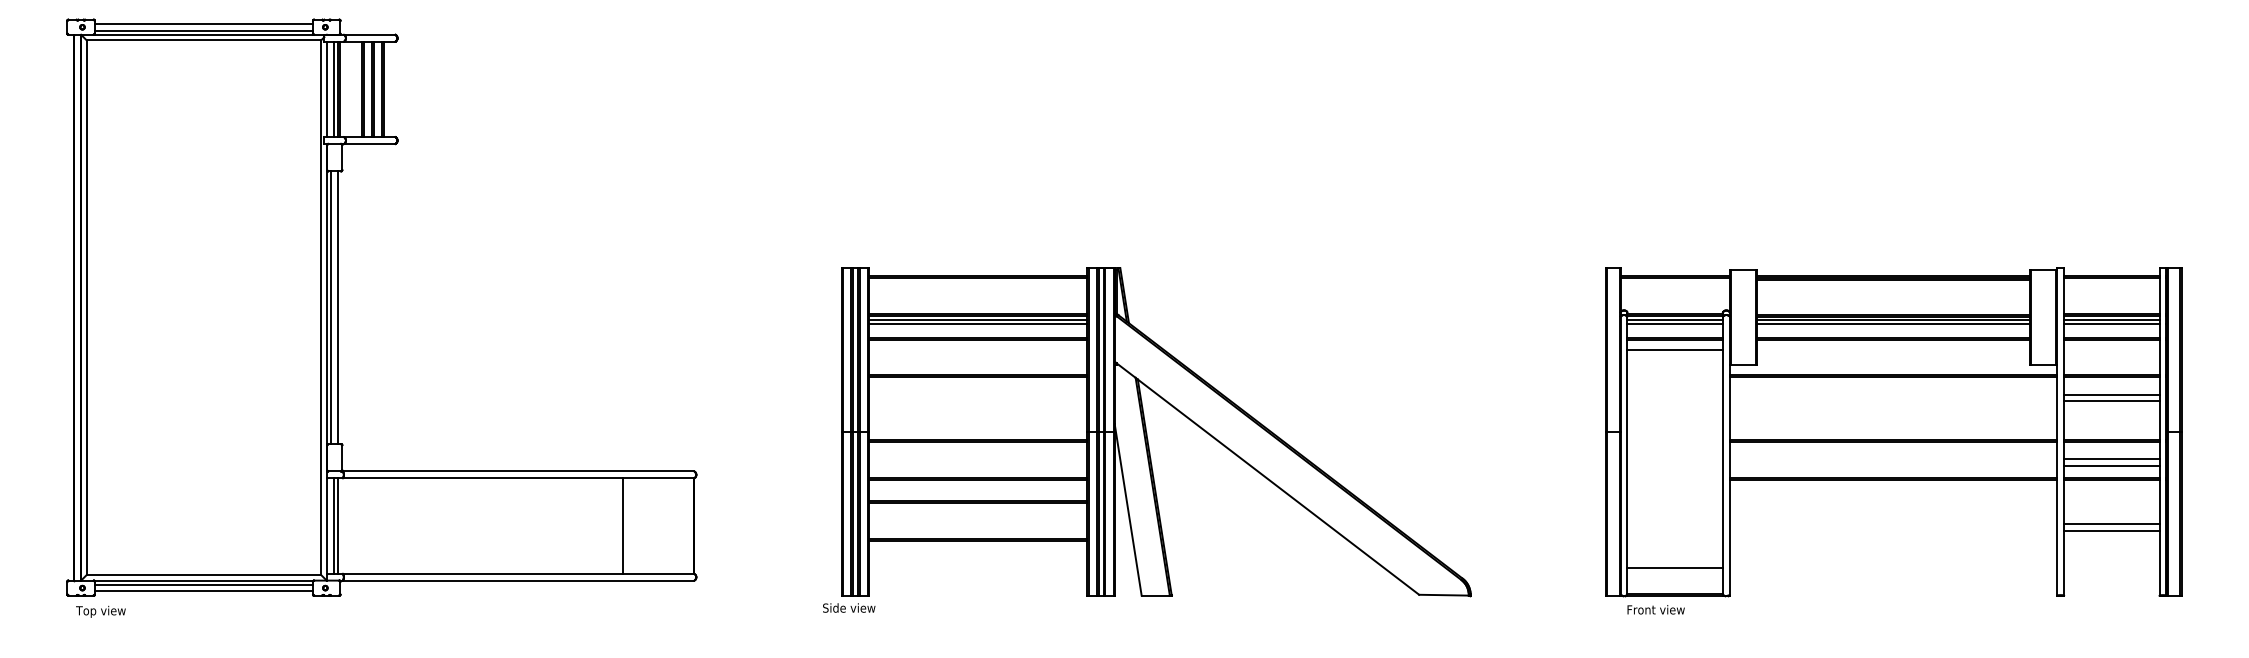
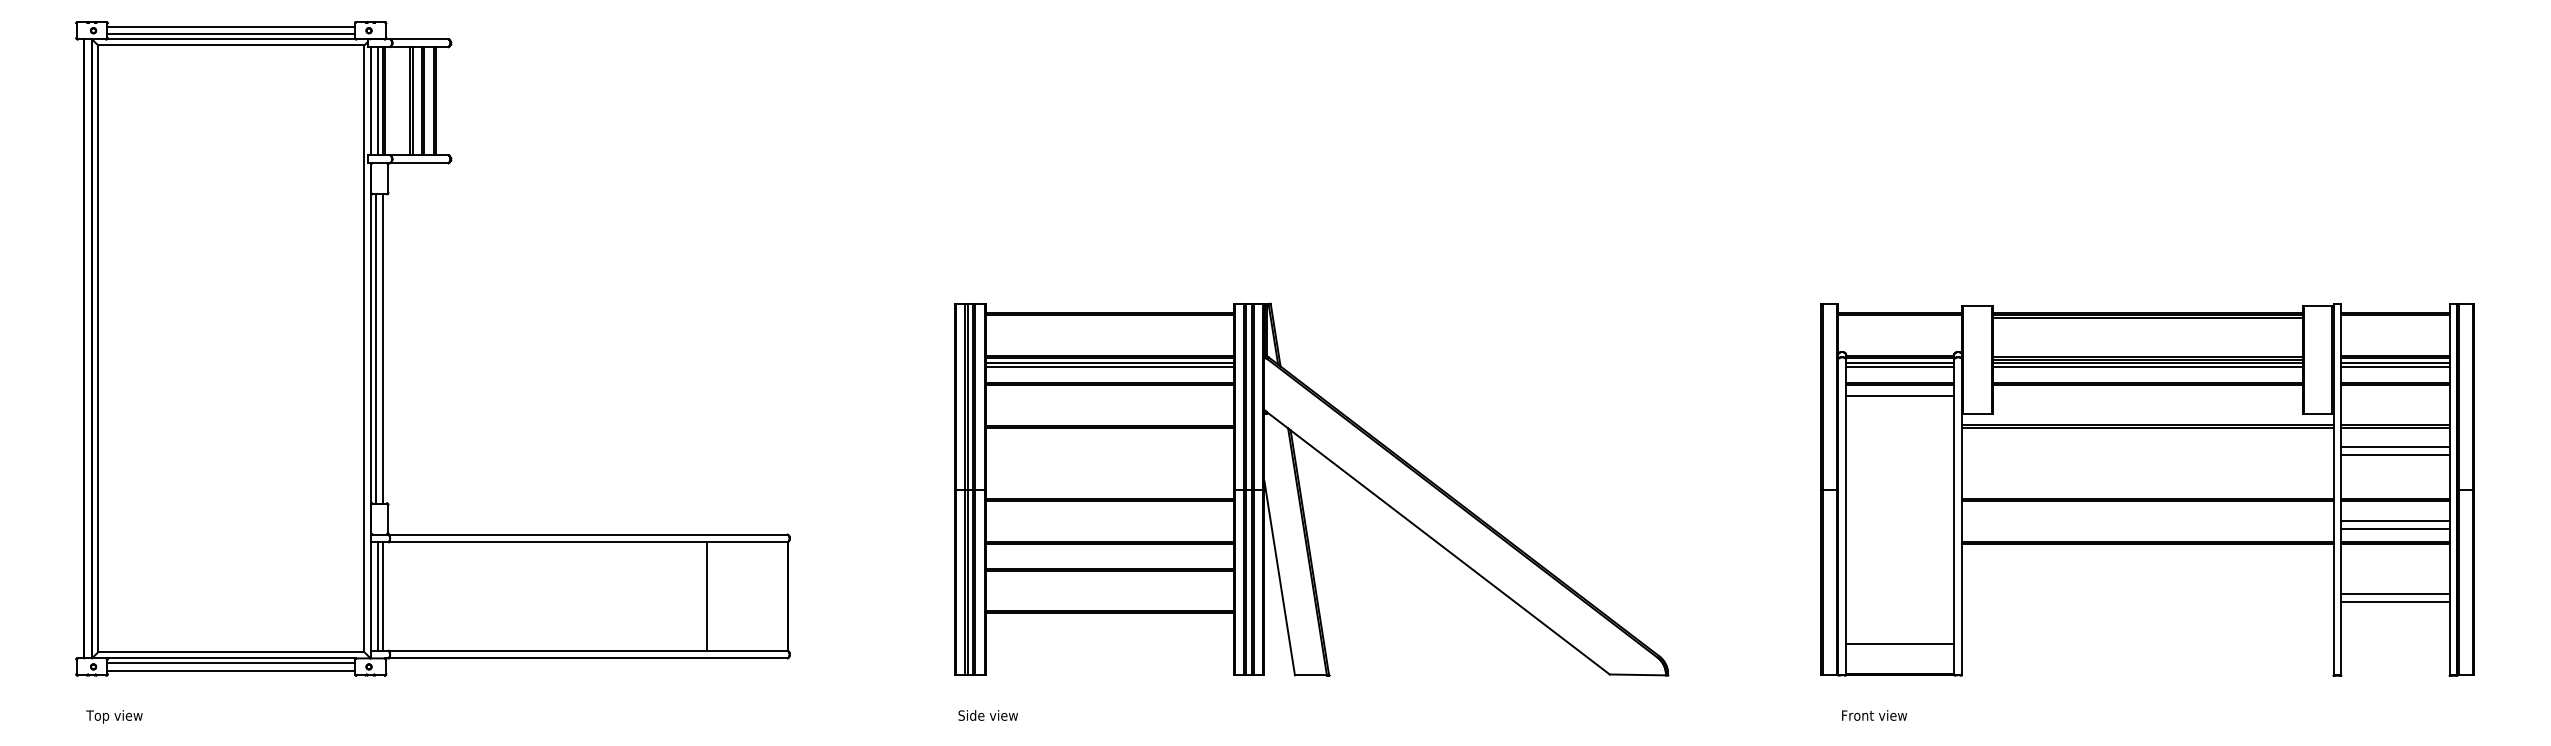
text: (848, 608) -> (987, 715), moved
text: (1656, 609) -> (1874, 715), moved
text: (100, 611) -> (114, 716), moved

